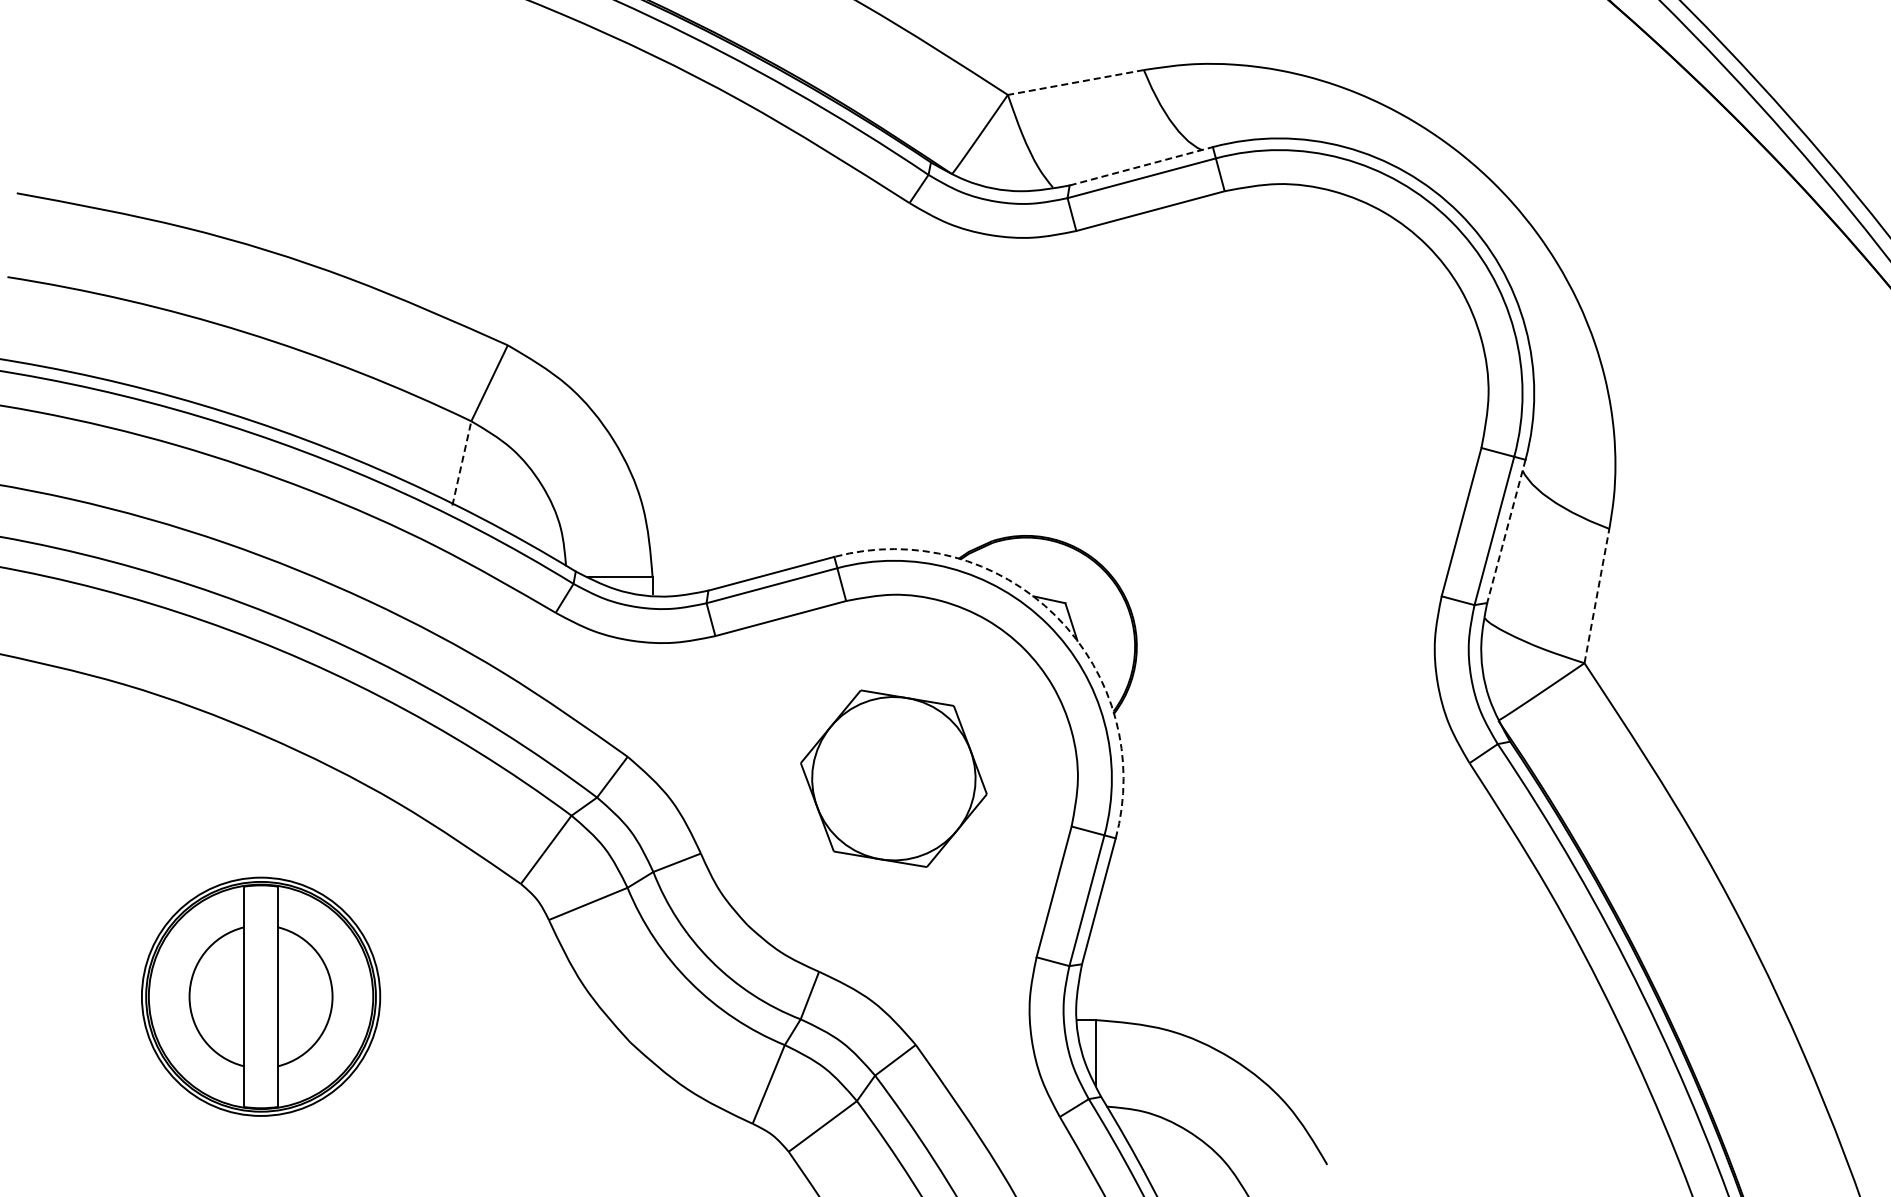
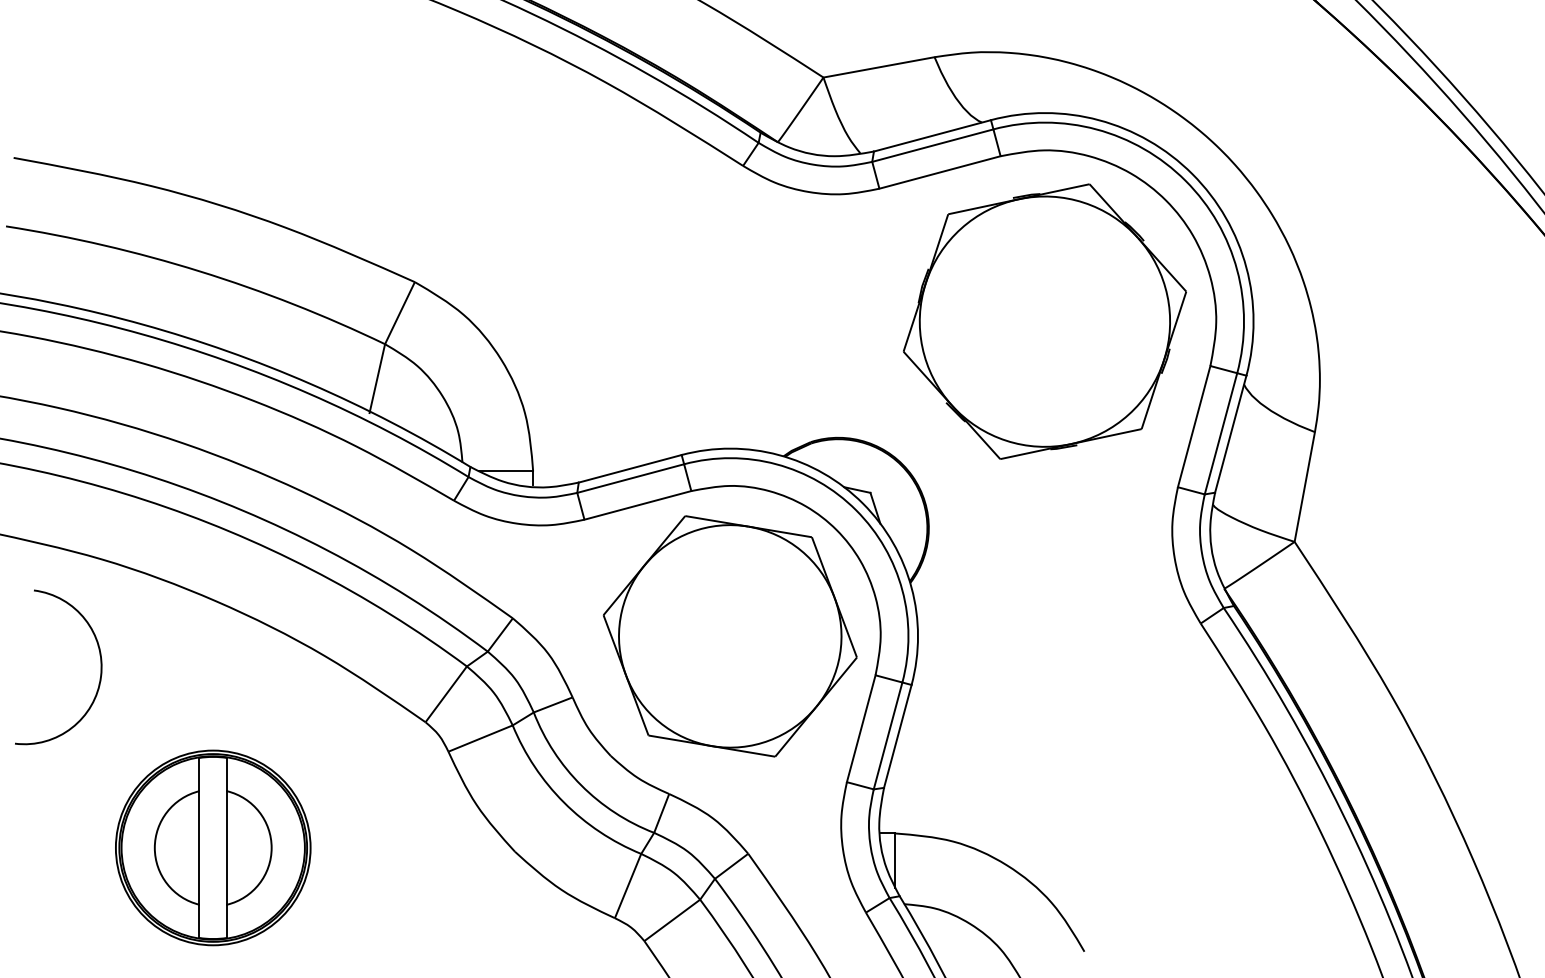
line: (1075, 82) -> (878, 67), dashed -> solid
line: (1141, 166) -> (932, 136), dashed -> solid
part: (1278, 393) -> (1044, 321), added
line: (461, 462) -> (377, 377), dashed -> solid
line: (1506, 531) -> (1230, 434), dashed -> solid
line: (1597, 595) -> (1305, 486), dashed -> solid
arc: (1056, 616) -> (863, 503), dashed -> solid
part: (893, 778) -> (730, 636), size x1.67
arc: (123, 816) -> (100, 667), added
part: (261, 996) -> (213, 847), moved

